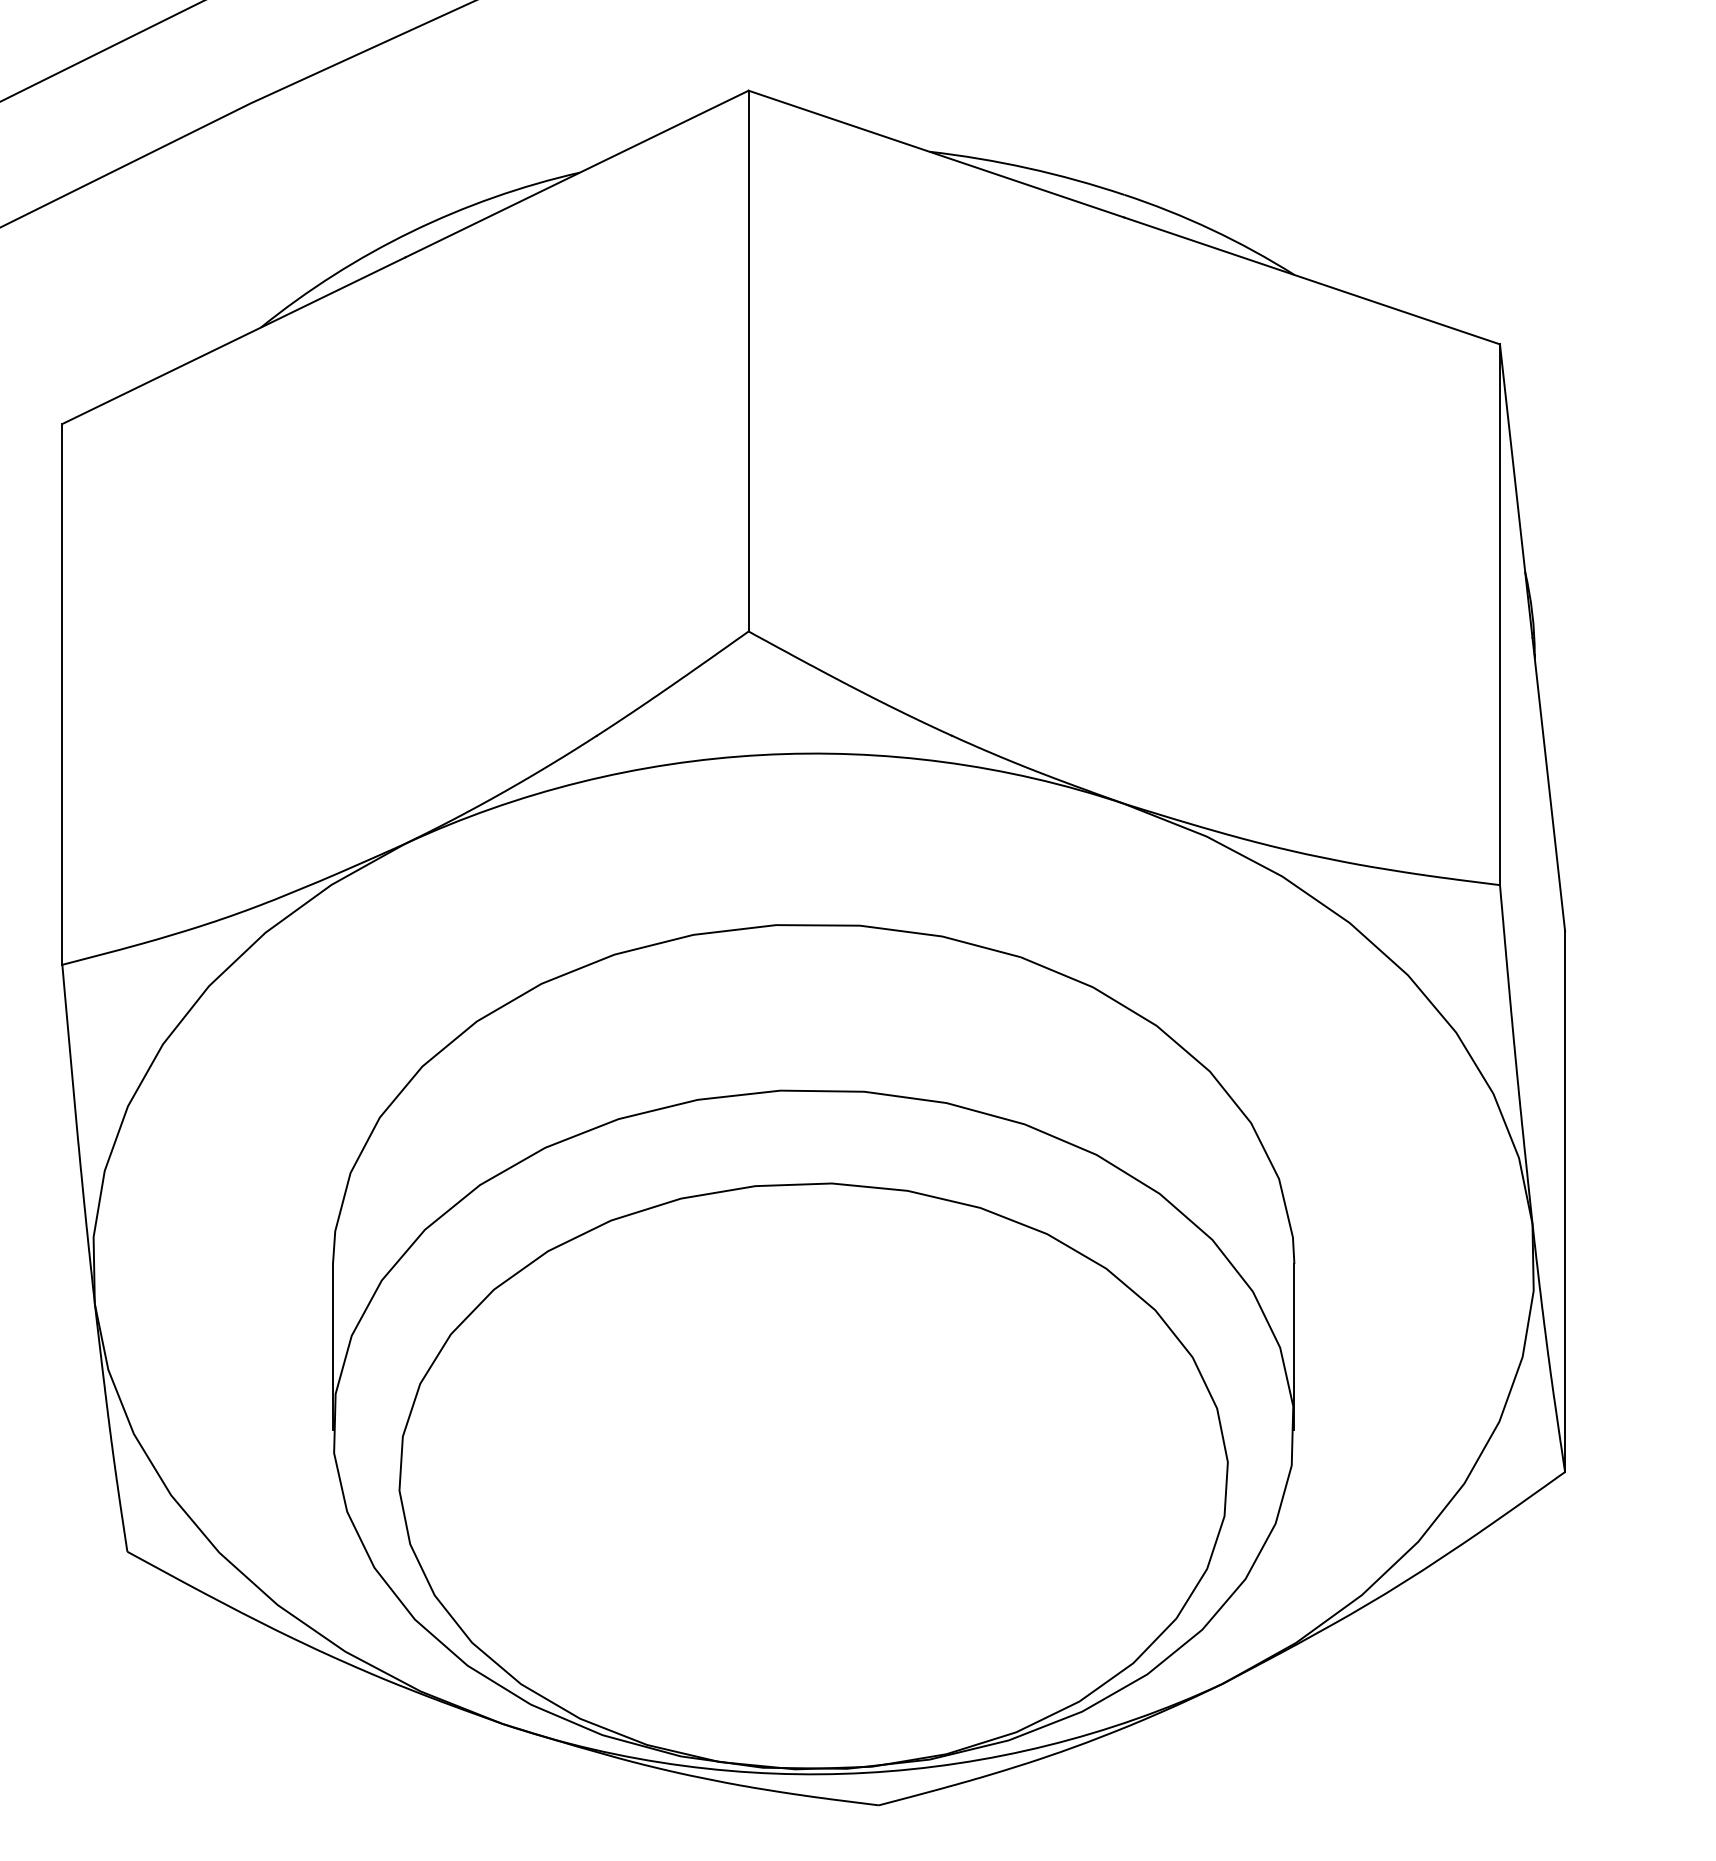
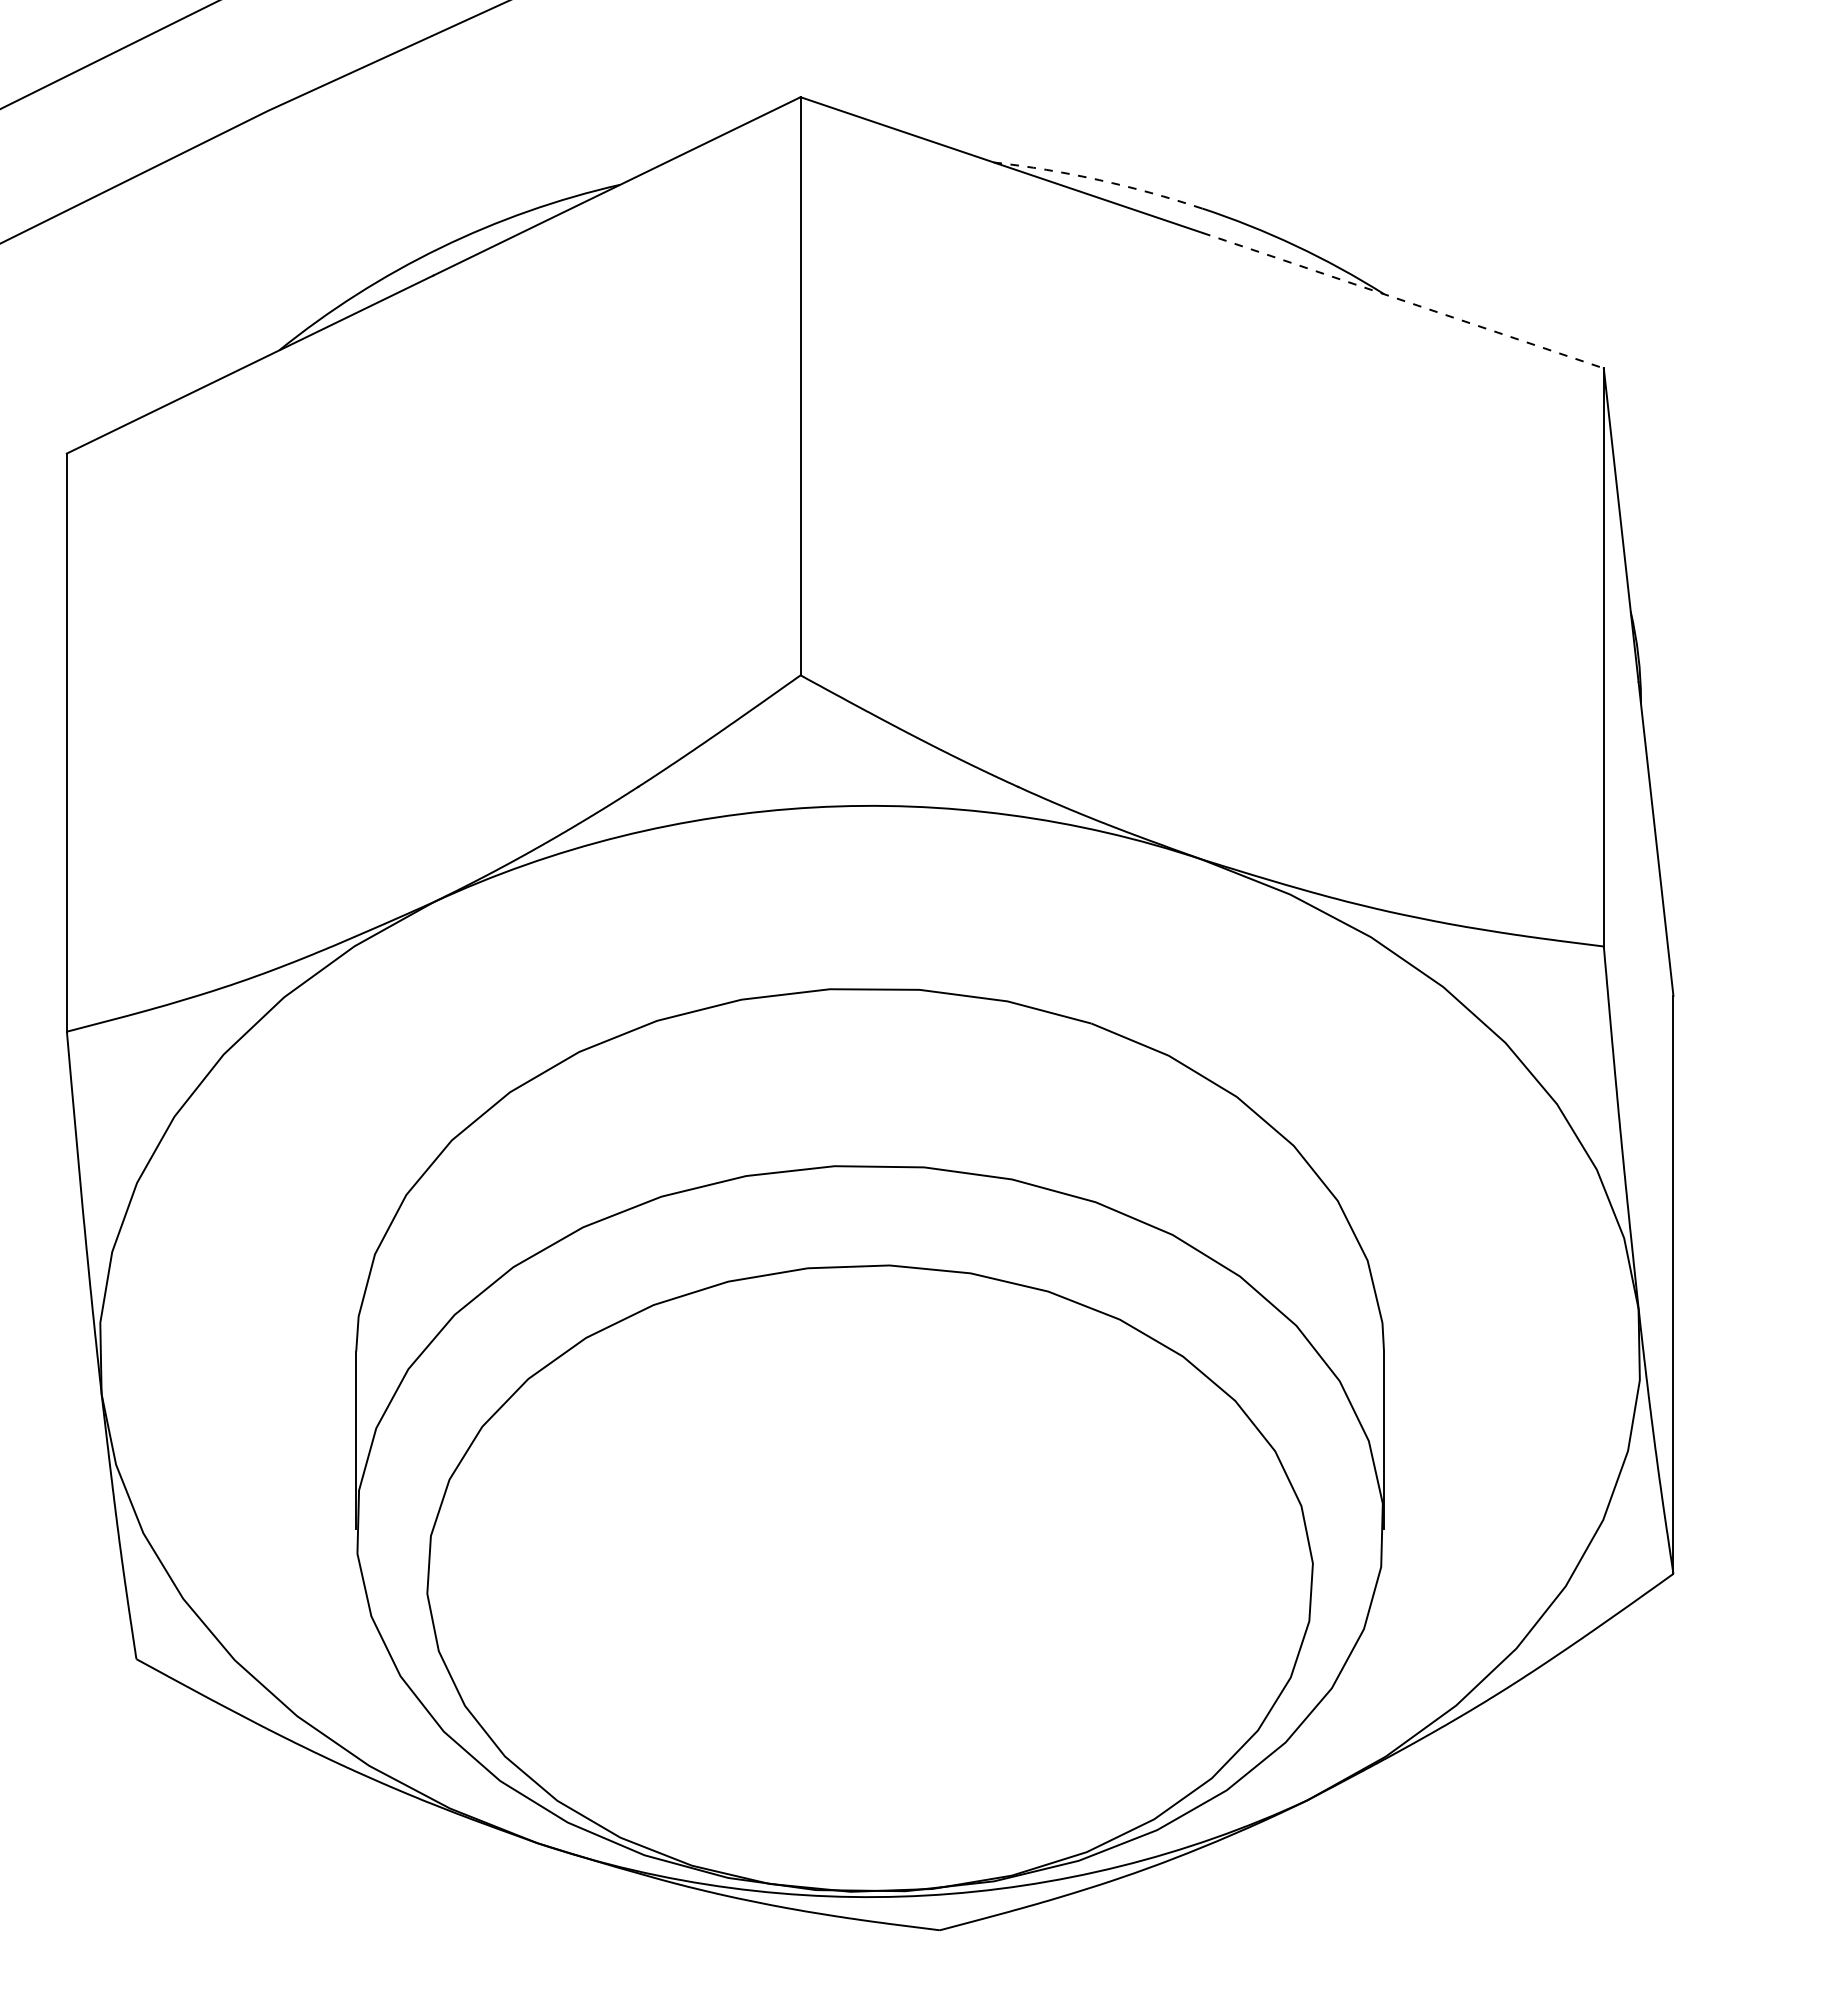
arc: (1028, 168) -> (1099, 180), solid -> dashed
line: (1312, 280) -> (1403, 300), solid -> dashed

